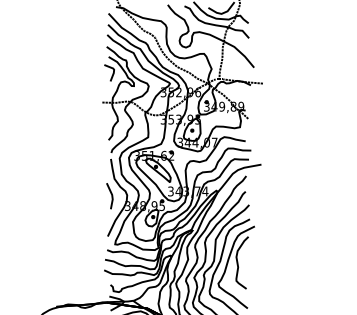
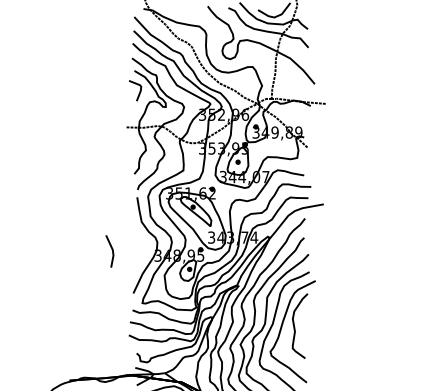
line: (111, 194) -> (111, 249), moved

